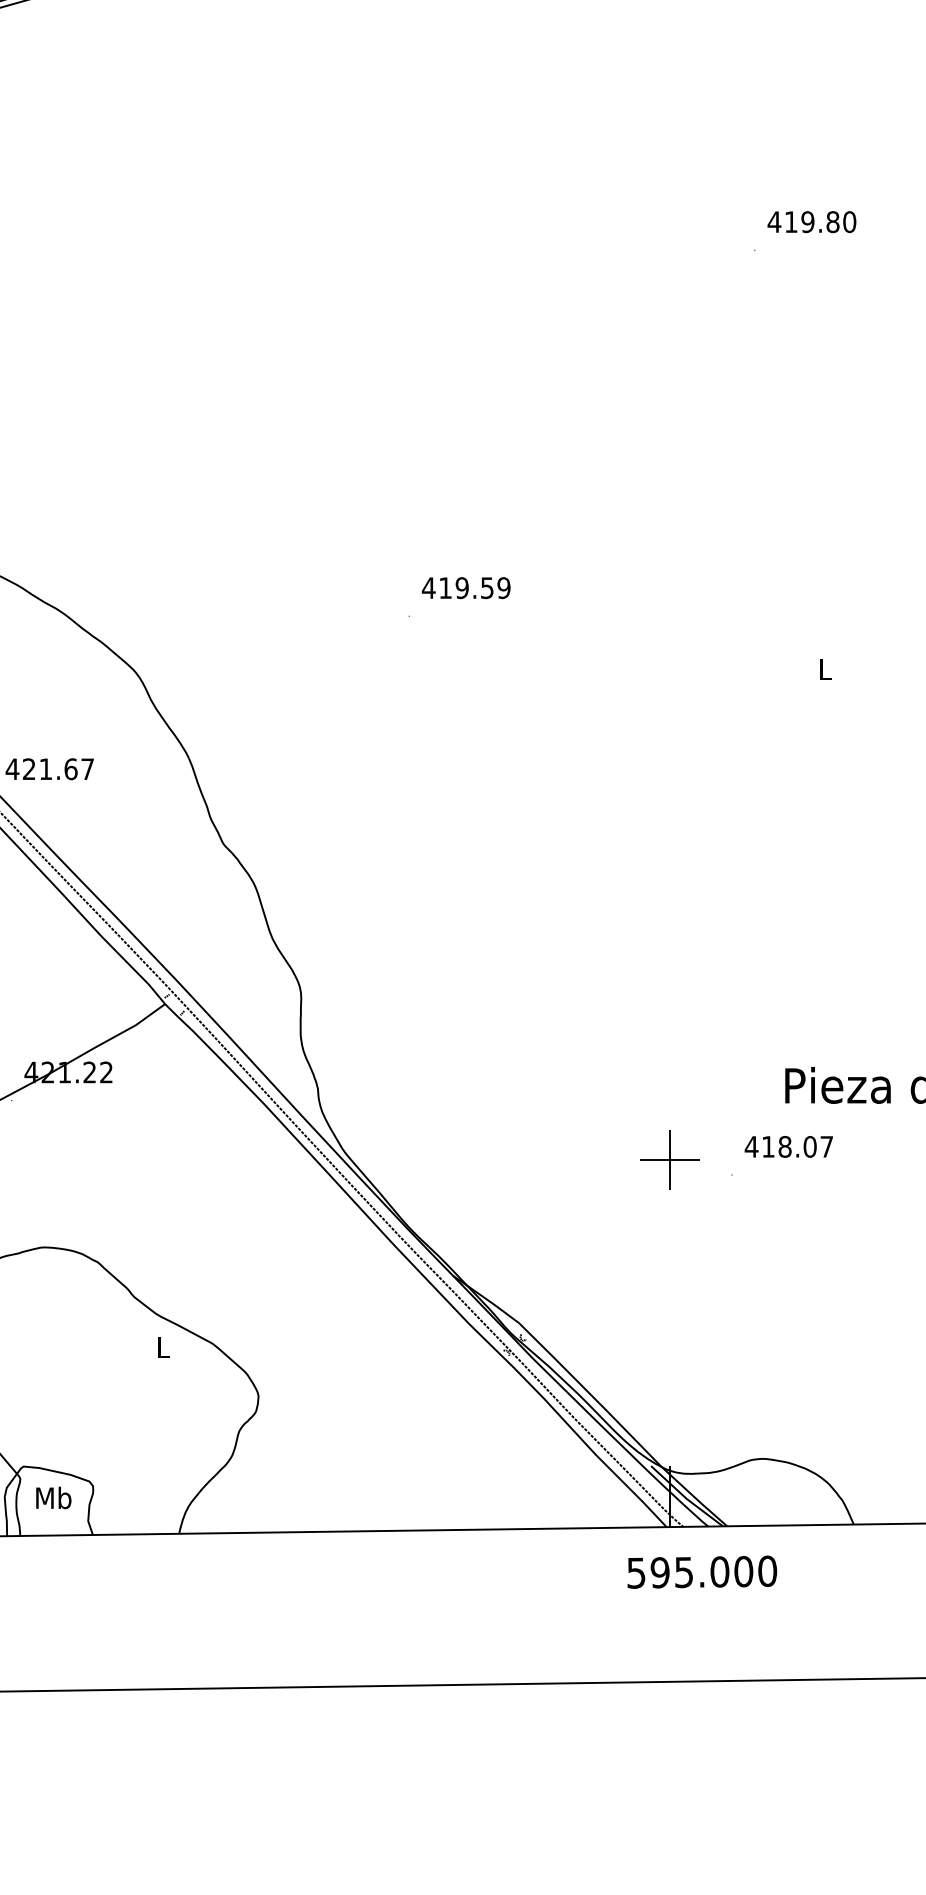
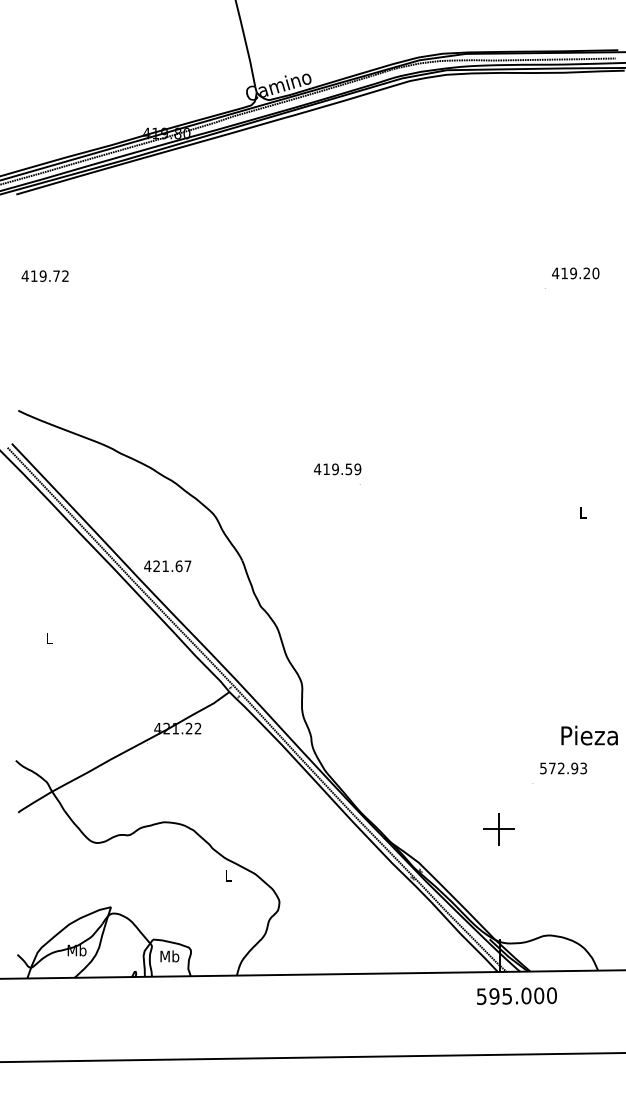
text: (832, 222) -> (586, 273), 419.80 -> 419.20
text: (465, 588) -> (337, 469), moved
text: (787, 1146) -> (562, 768), 418.07 -> 572.93
part: (669, 1160) -> (498, 829), moved

